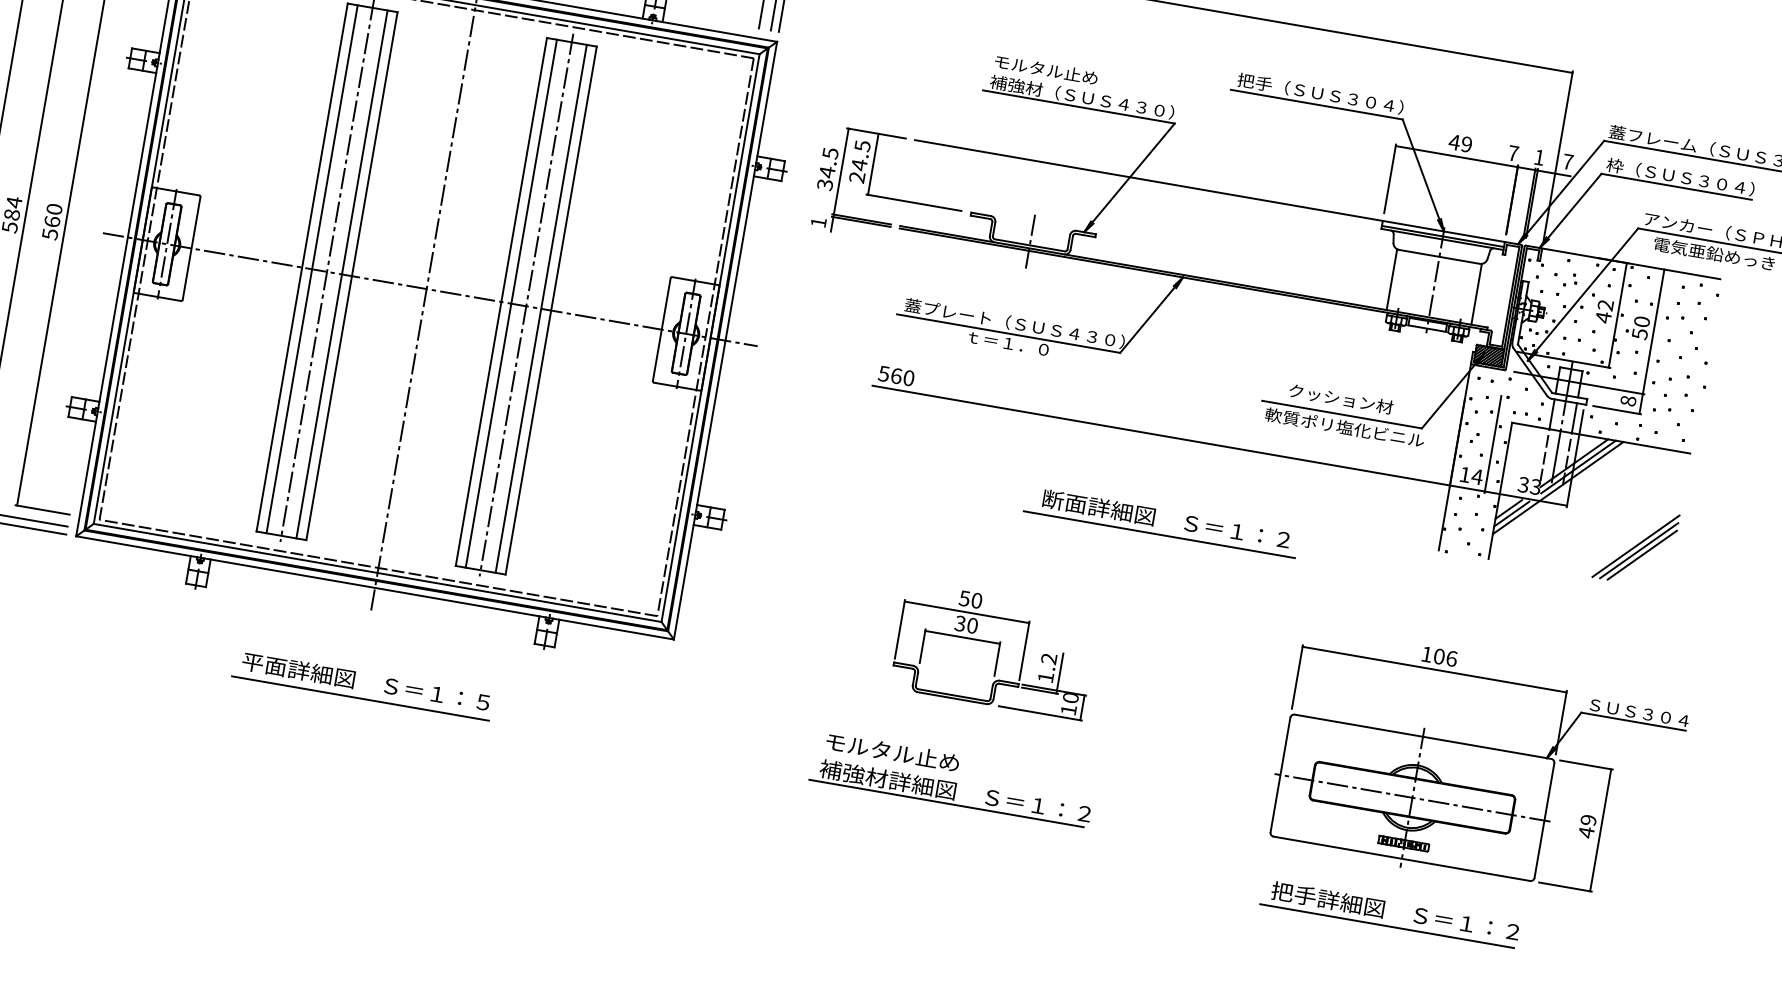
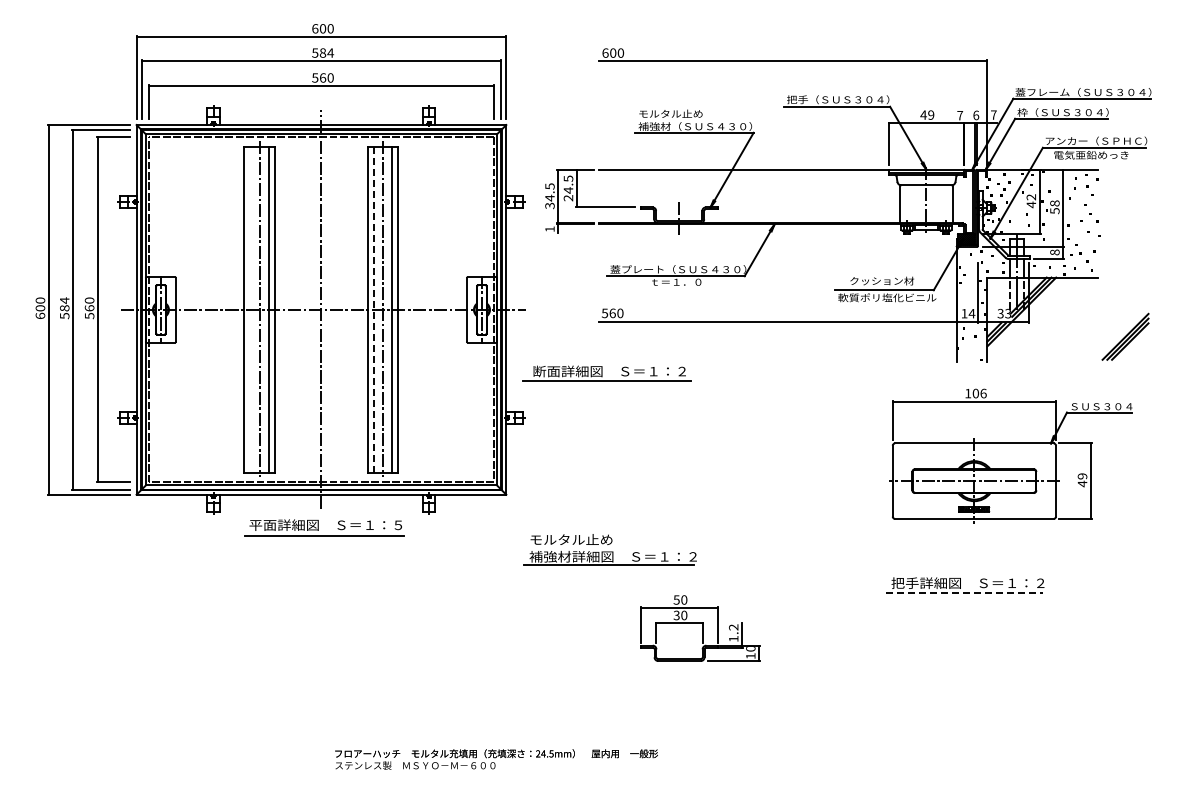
text: (1539, 157) -> (976, 115), 1 -> 6
line: (312, 268) -> (250, 309), removed
line: (510, 304) -> (373, 310), solid -> dashed
text: (1641, 321) -> (1054, 203), 50 -> 58
part: (1160, 521) -> (606, 373), moved
part: (1636, 545) -> (1125, 336), moved
part: (995, 651) -> (700, 628), moved
part: (363, 685) -> (324, 527), moved
part: (1478, 766) -> (1010, 455), moved
part: (951, 778) -> (609, 549), moved
line: (1387, 925) -> (964, 592), solid -> dashed

